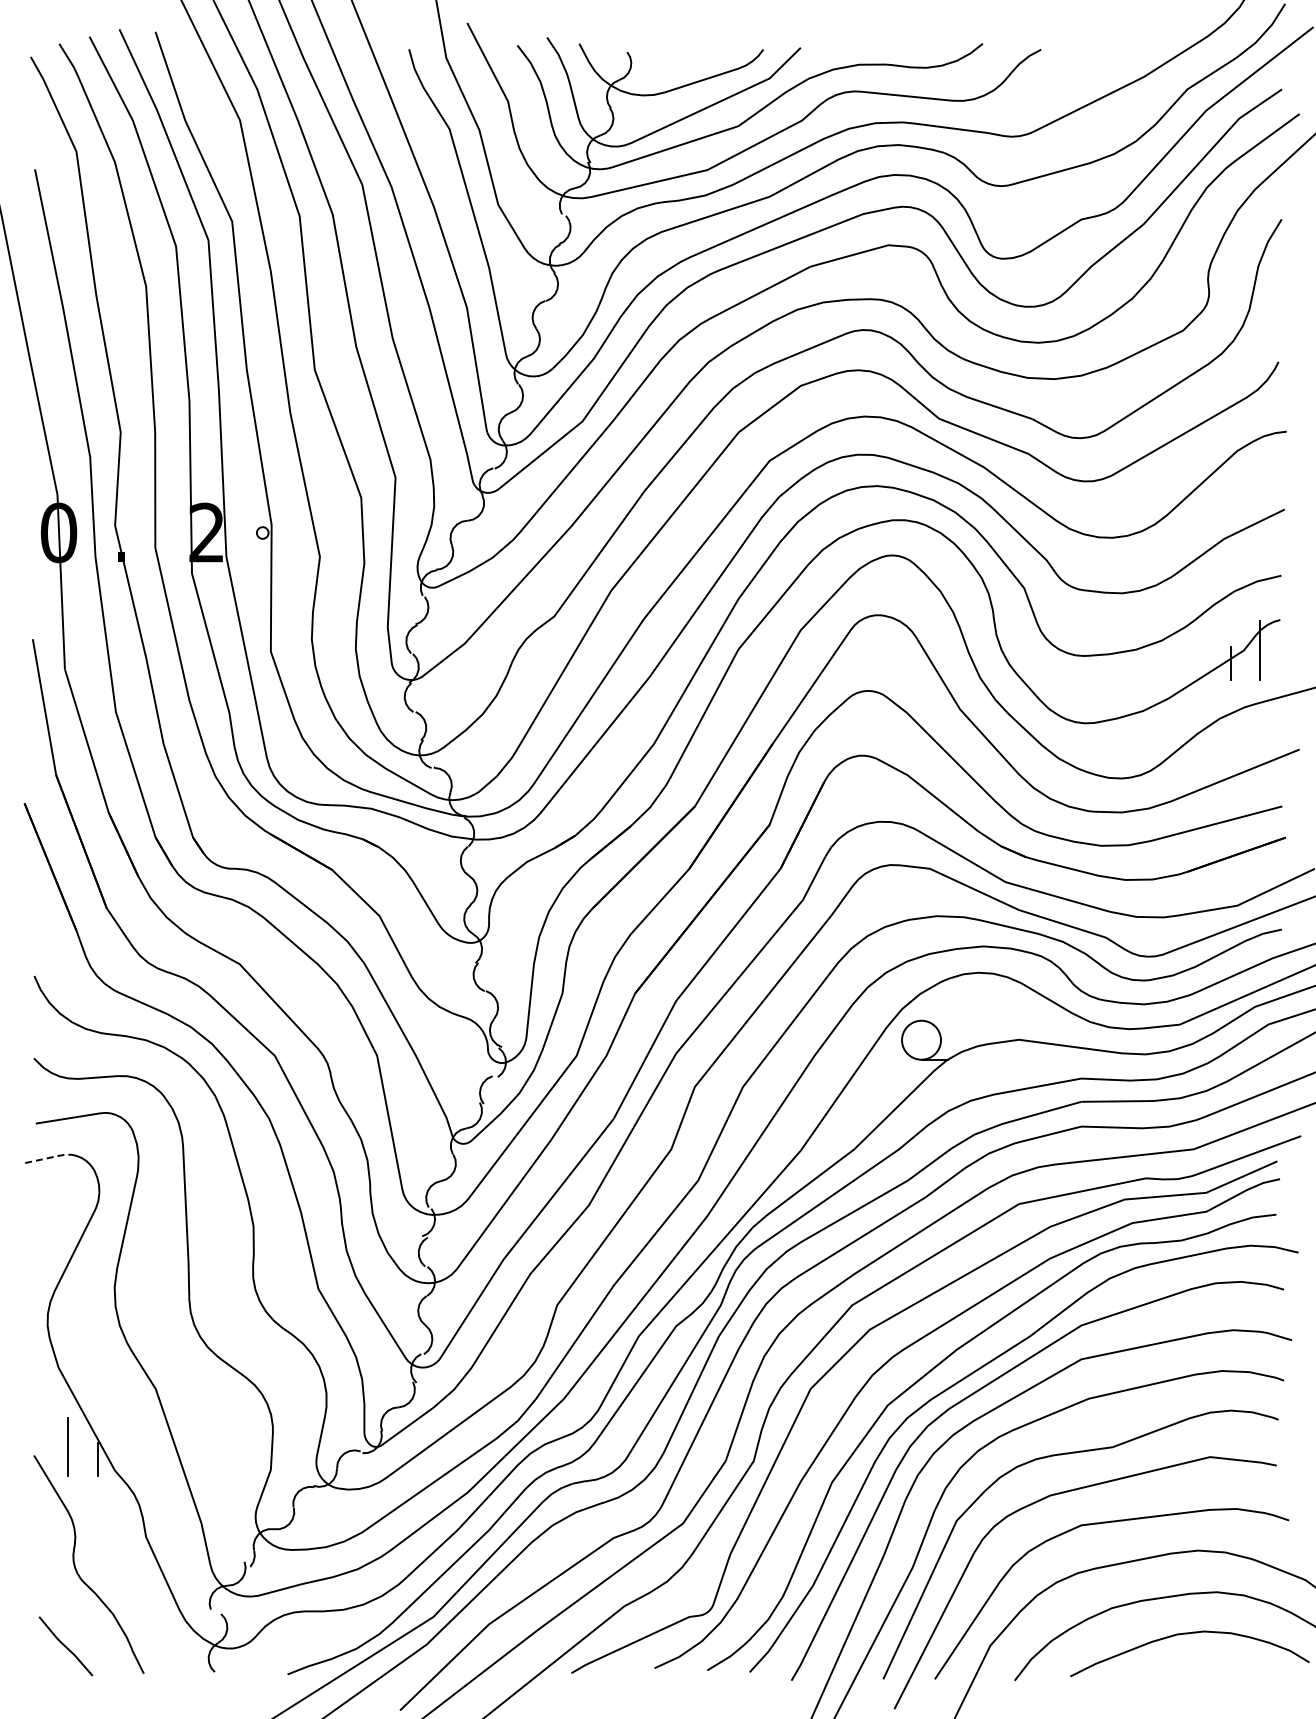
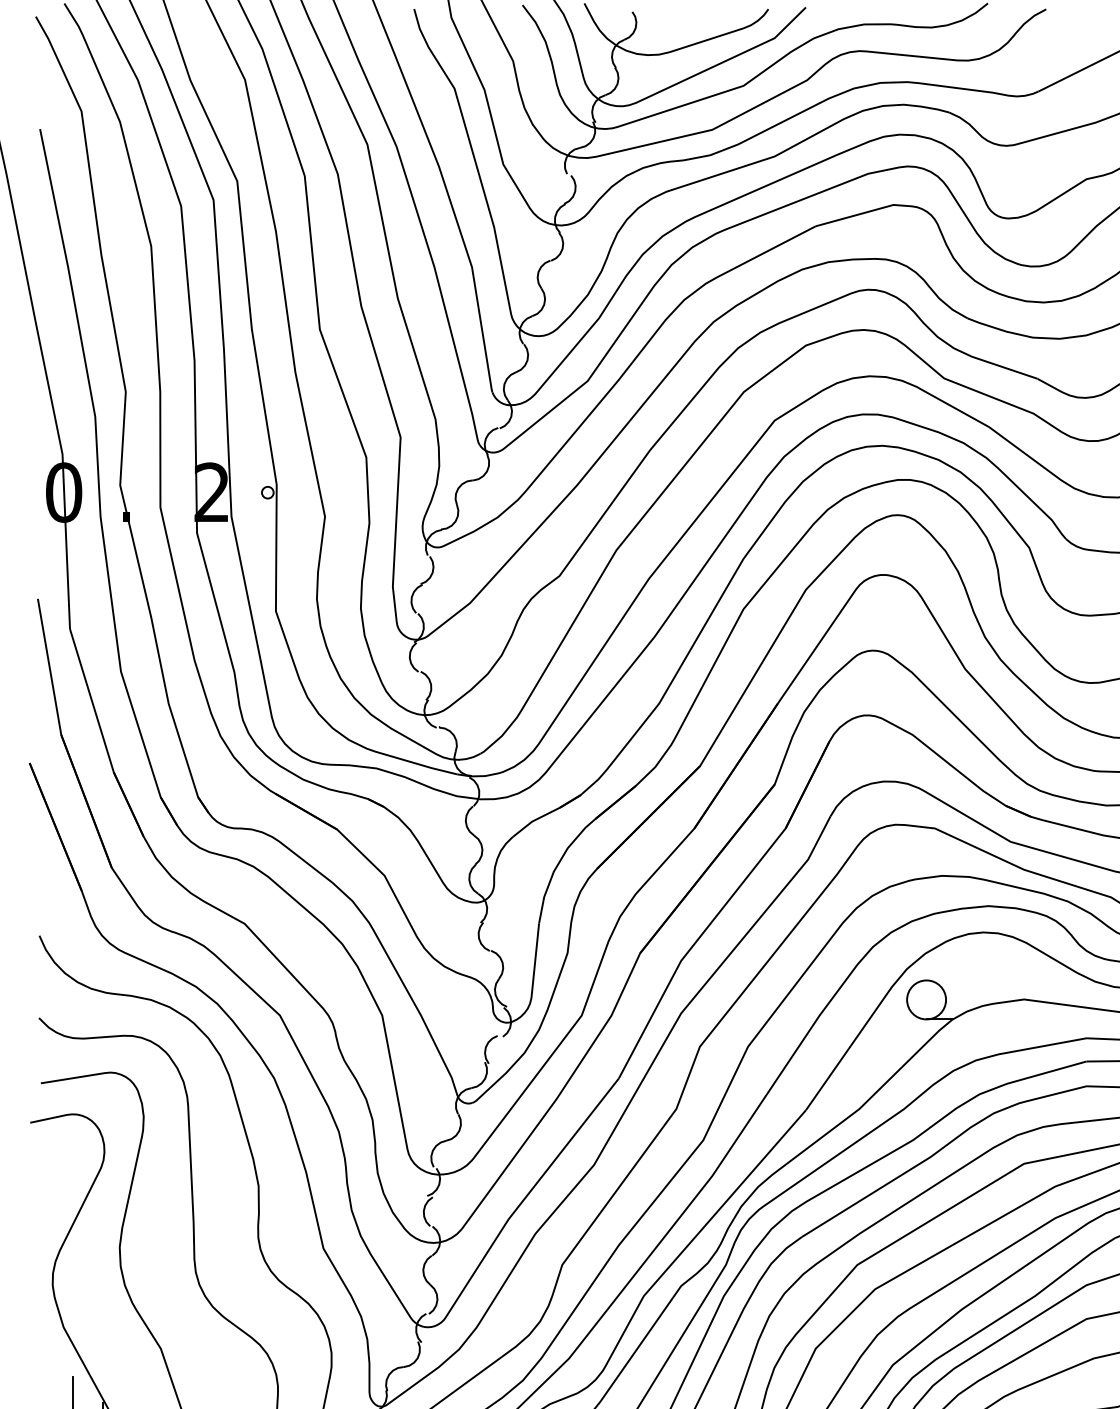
line: (50, 1157) -> (55, 1117), dashed -> solid

